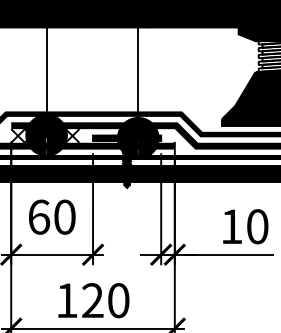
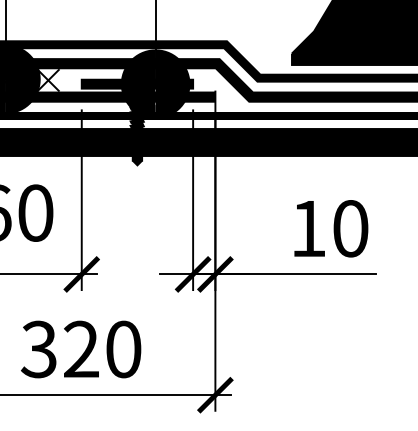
text: (66, 300) -> (38, 349), 120 -> 320

